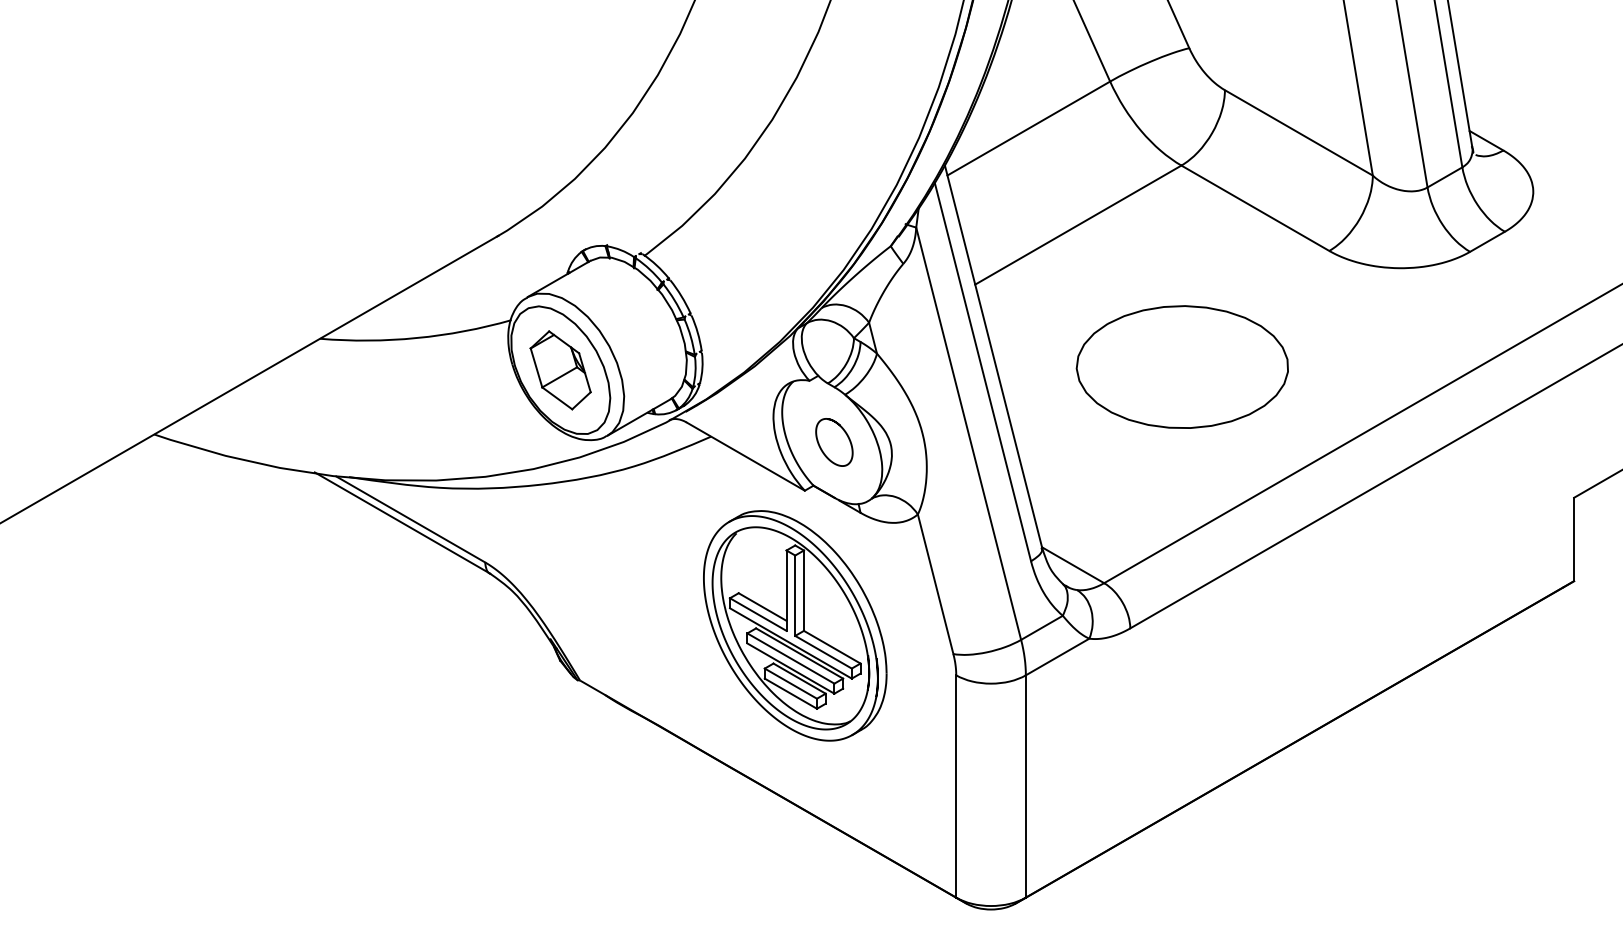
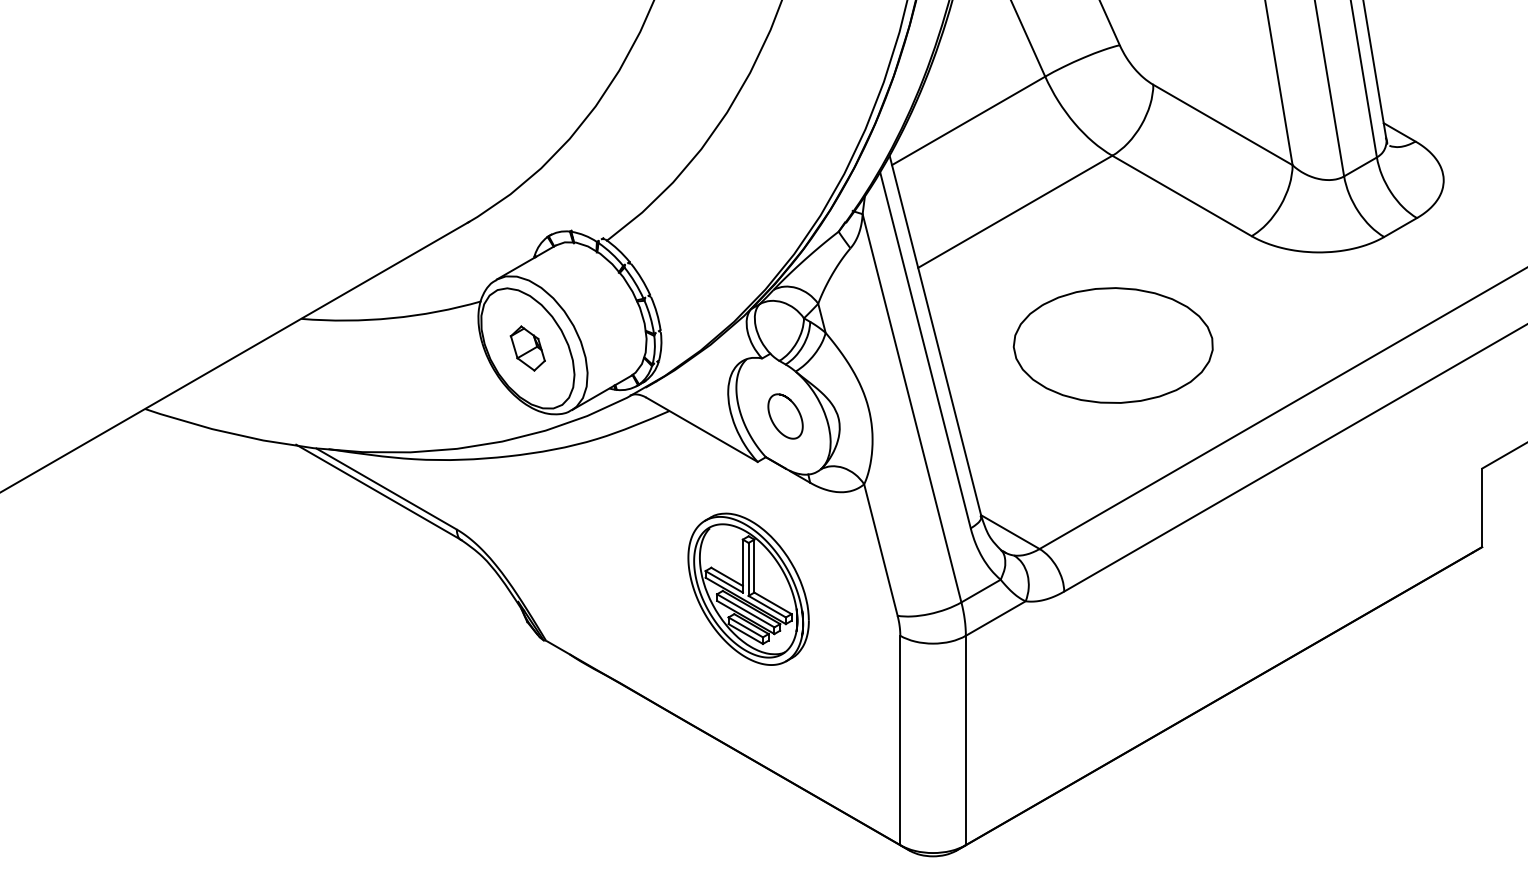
part: (560, 370) -> (527, 348), size x0.6
part: (795, 626) -> (748, 589), size x0.7

